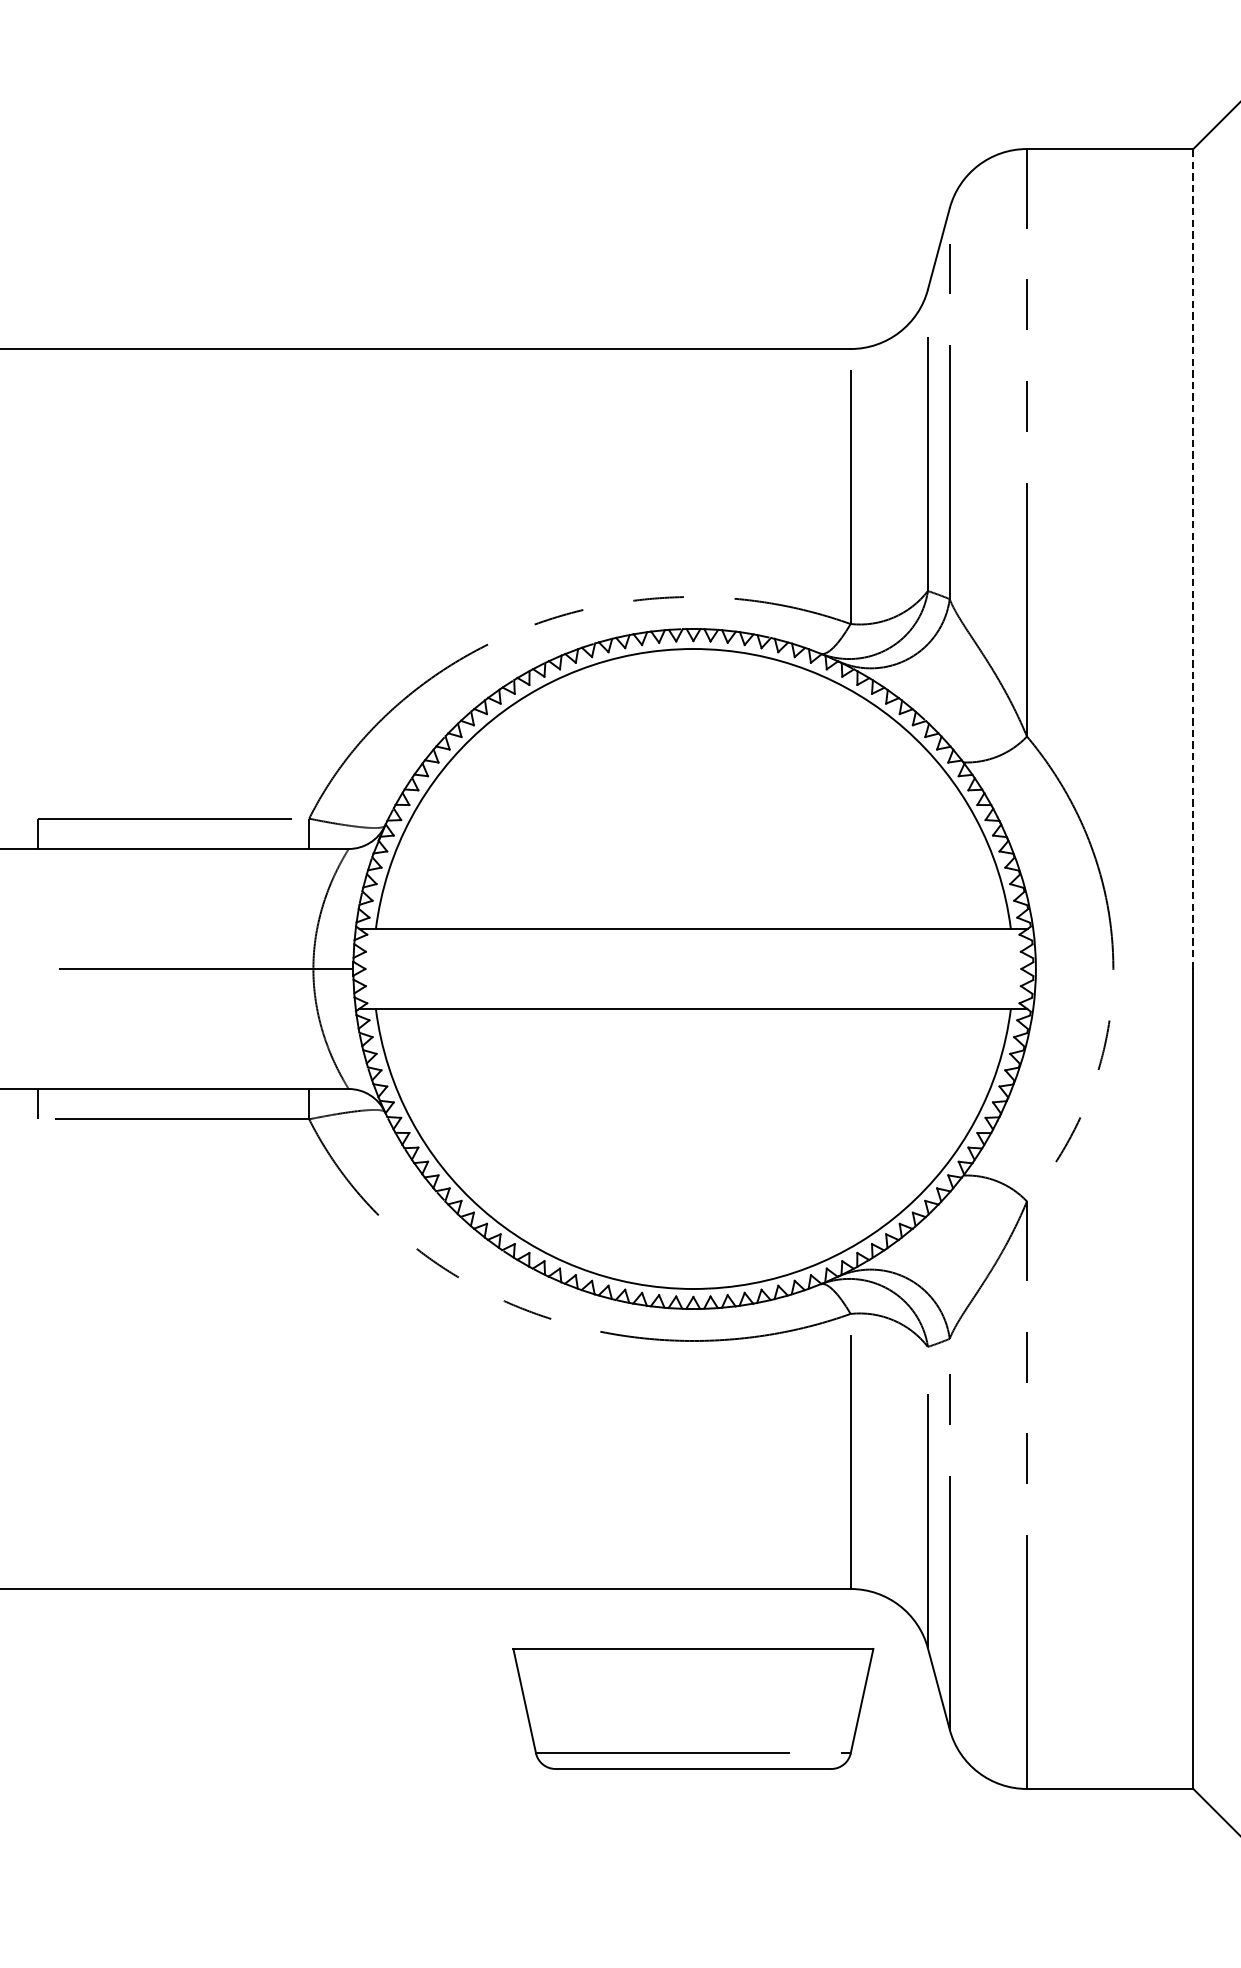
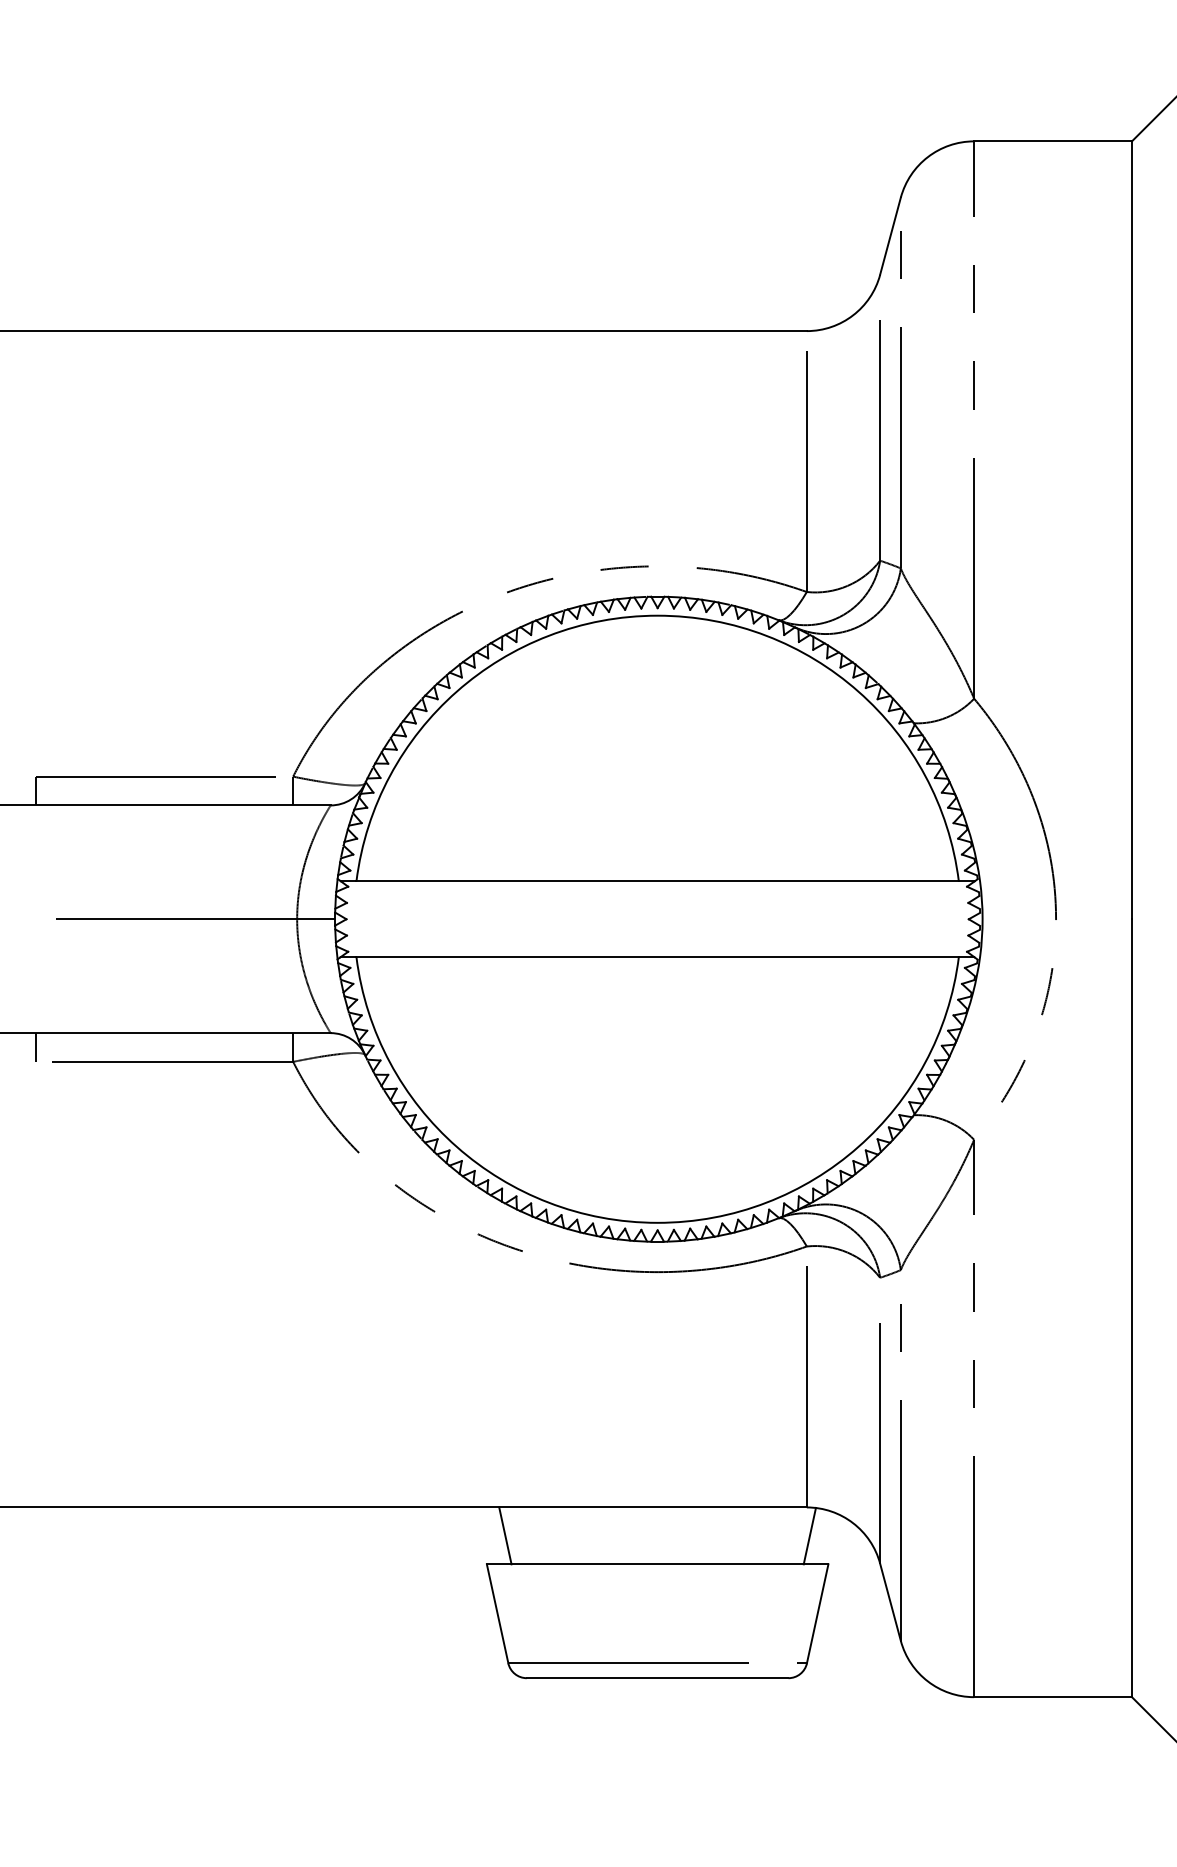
line: (1192, 559) -> (1131, 530), dashed -> solid
line: (533, 1618) -> (505, 1535), added
line: (853, 1618) -> (809, 1535), added

